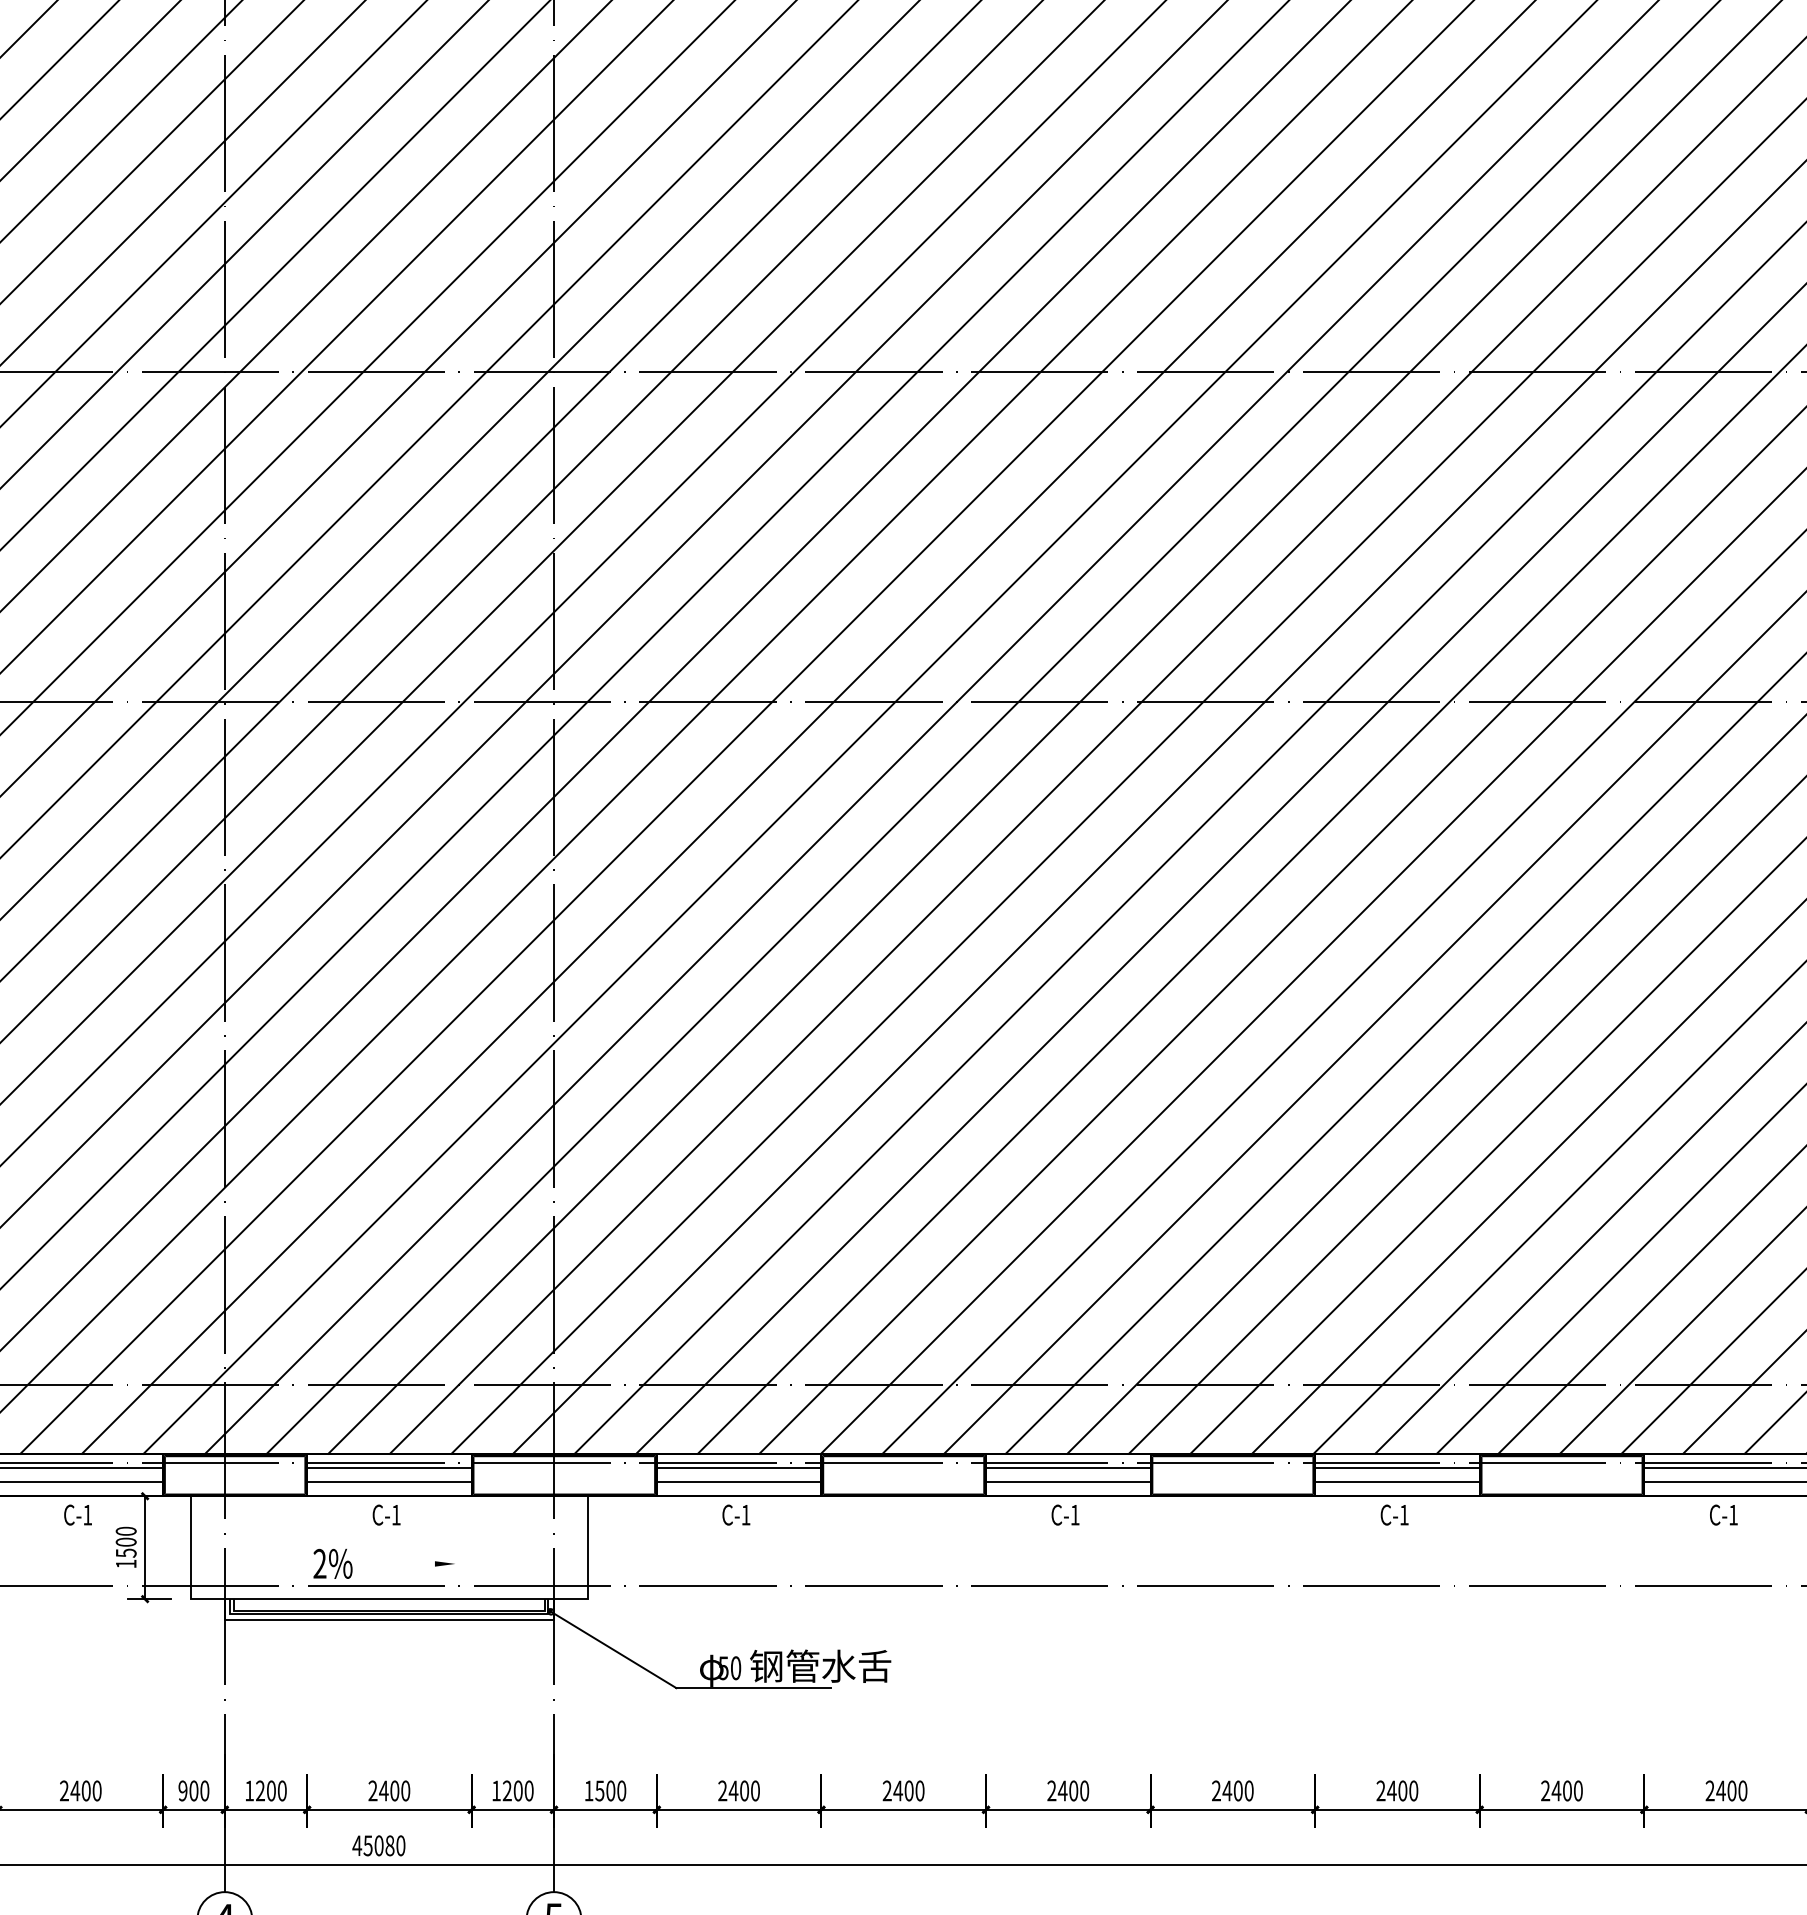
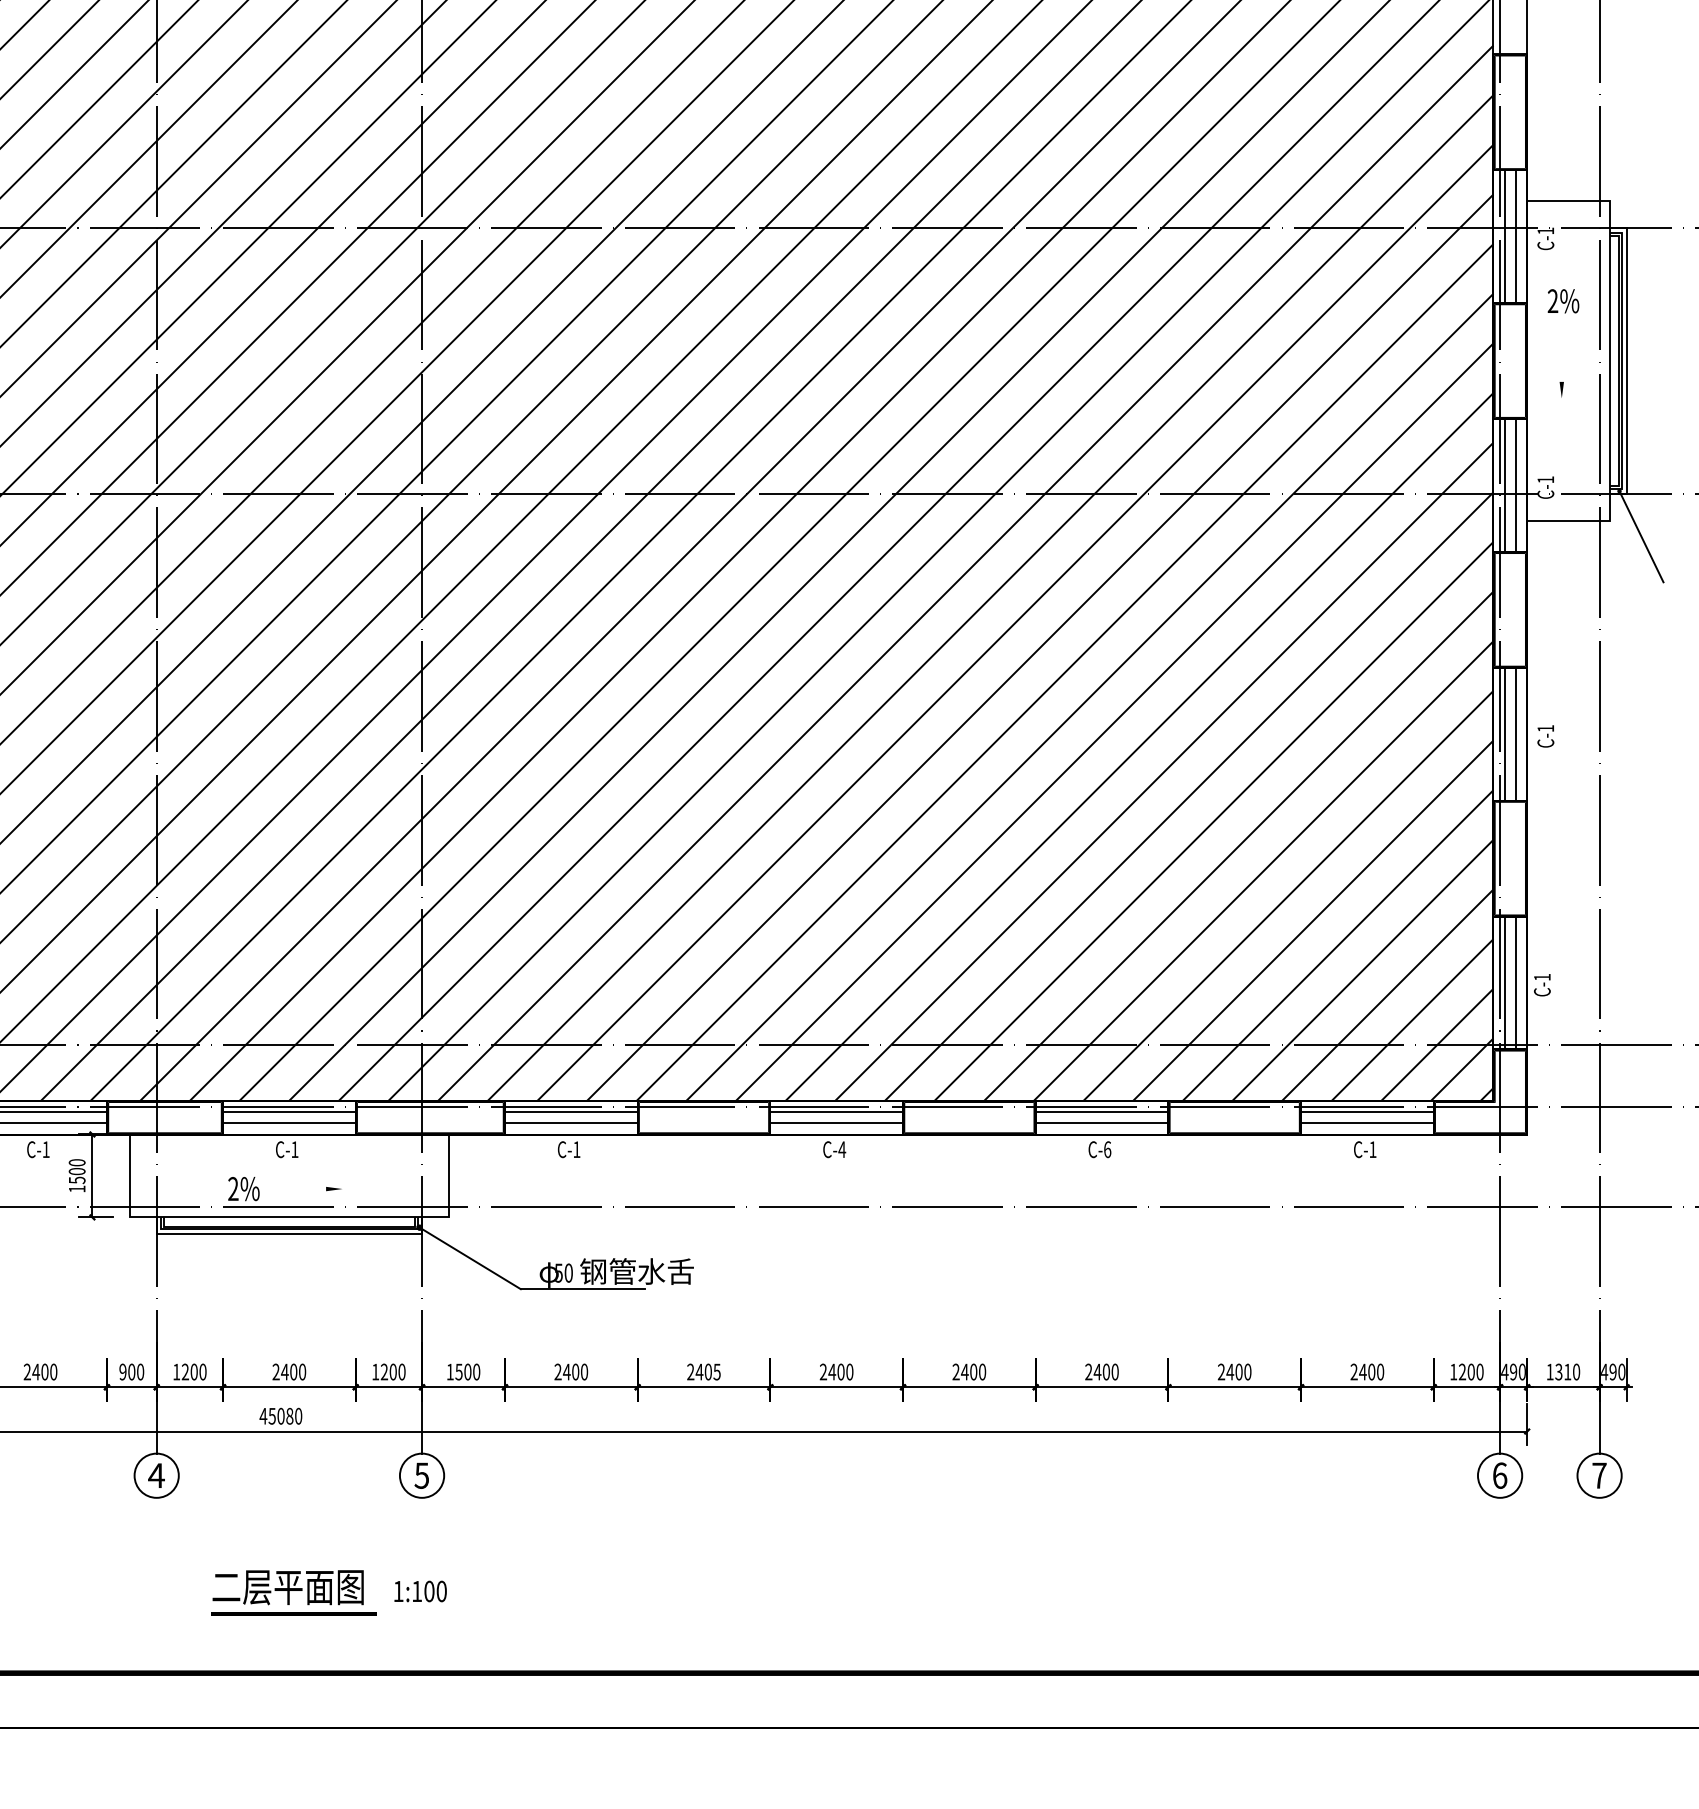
text: (1075, 1514) -> (842, 1149), C-1 -> C-4
text: (1404, 1514) -> (1107, 1149), C-1 -> C-6
text: (919, 1790) -> (716, 1371), 2400 -> 2405

